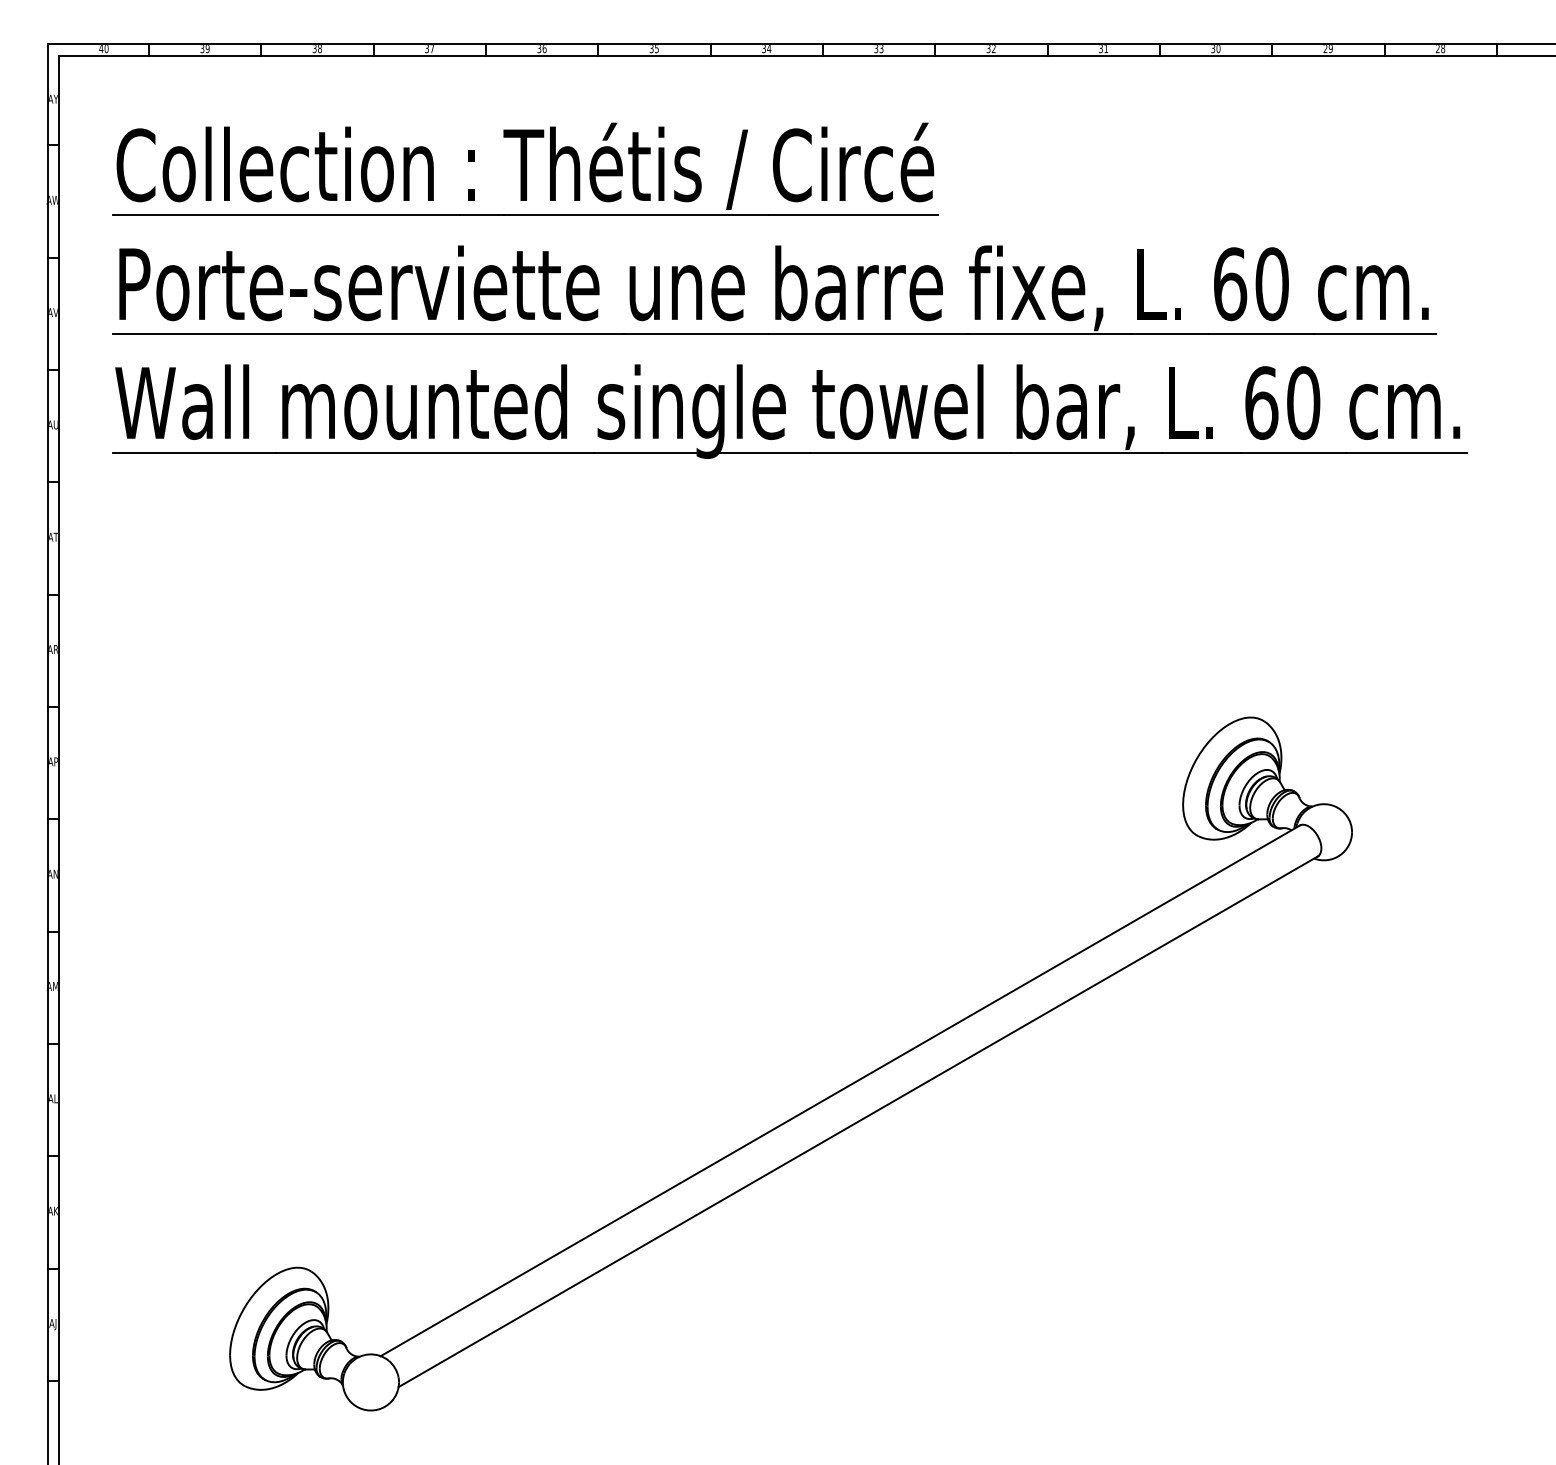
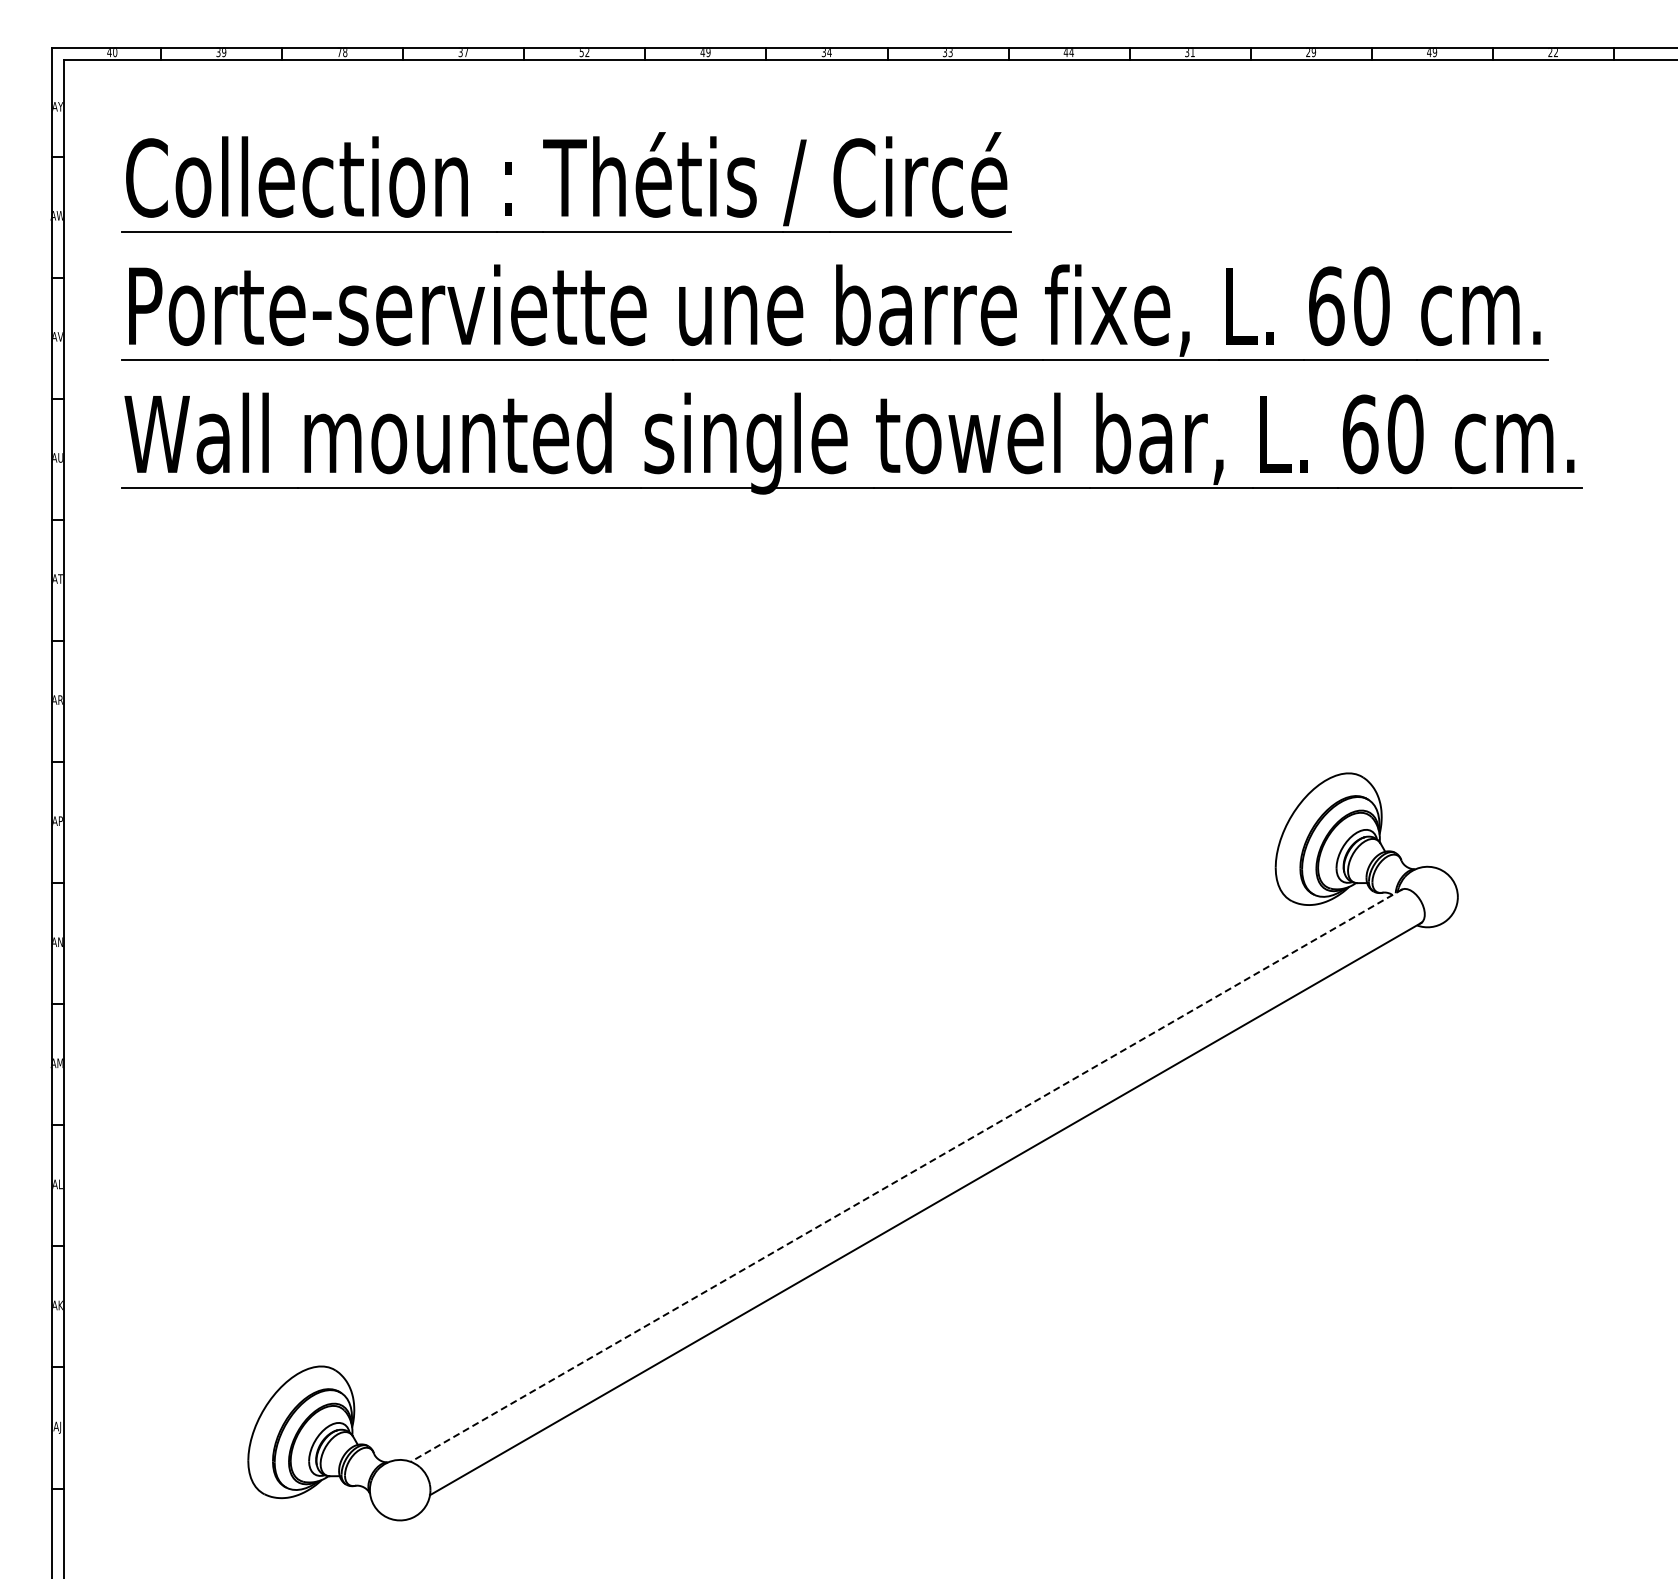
text: (314, 49) -> (339, 53), 38 -> 78
text: (541, 49) -> (584, 53), 36 -> 52
text: (654, 49) -> (705, 53), 35 -> 49
text: (990, 49) -> (1068, 53), 32 -> 44
text: (1215, 49) -> (1310, 53), 30 -> 29
text: (1325, 49) -> (1429, 53), 29 -> 49
text: (1442, 49) -> (1555, 53), 28 -> 22
line: (840, 1090) -> (906, 1175), solid -> dashed

